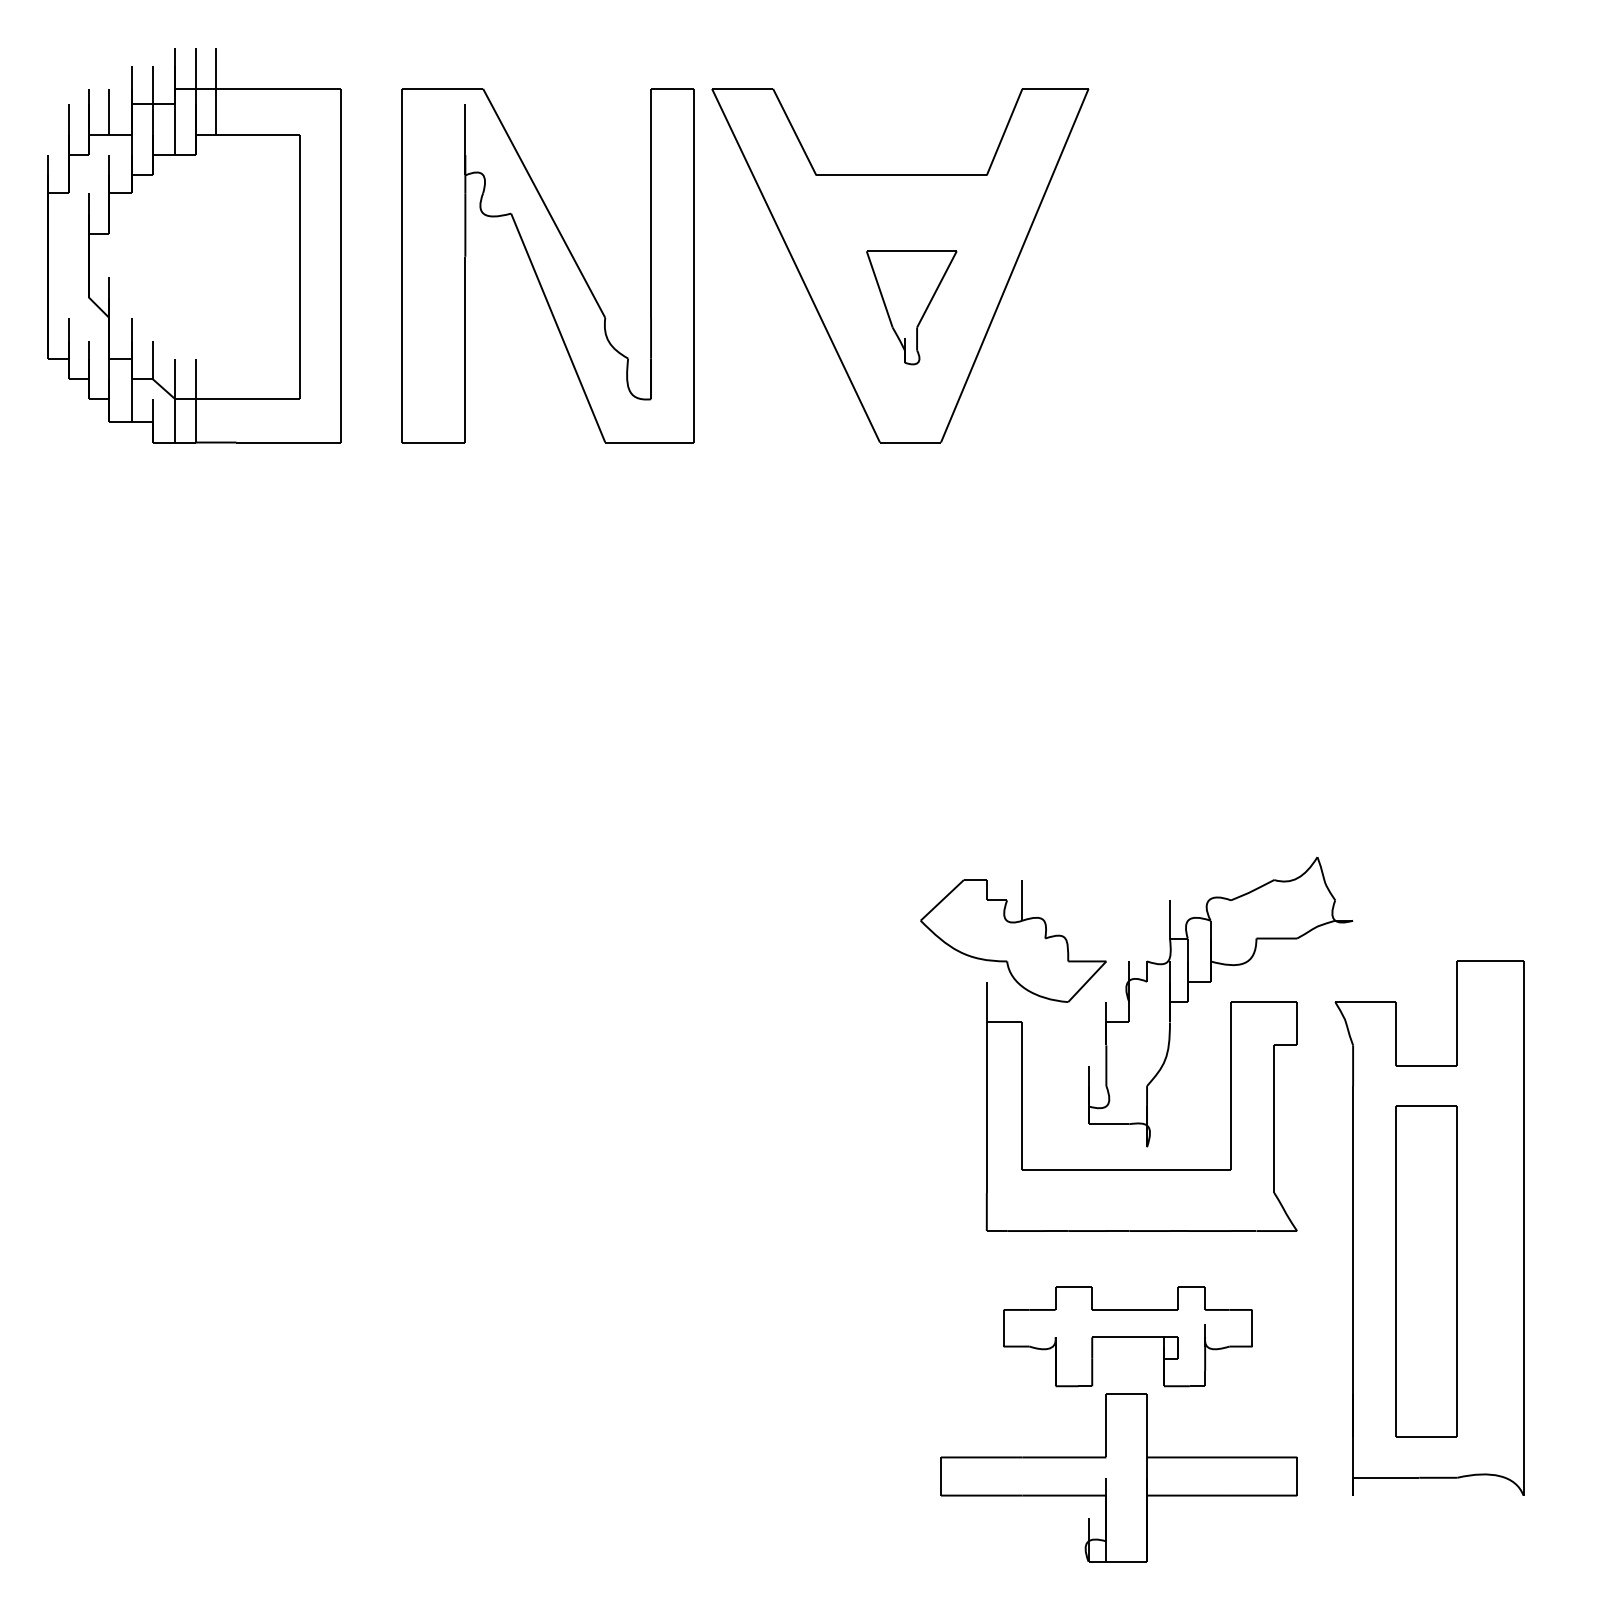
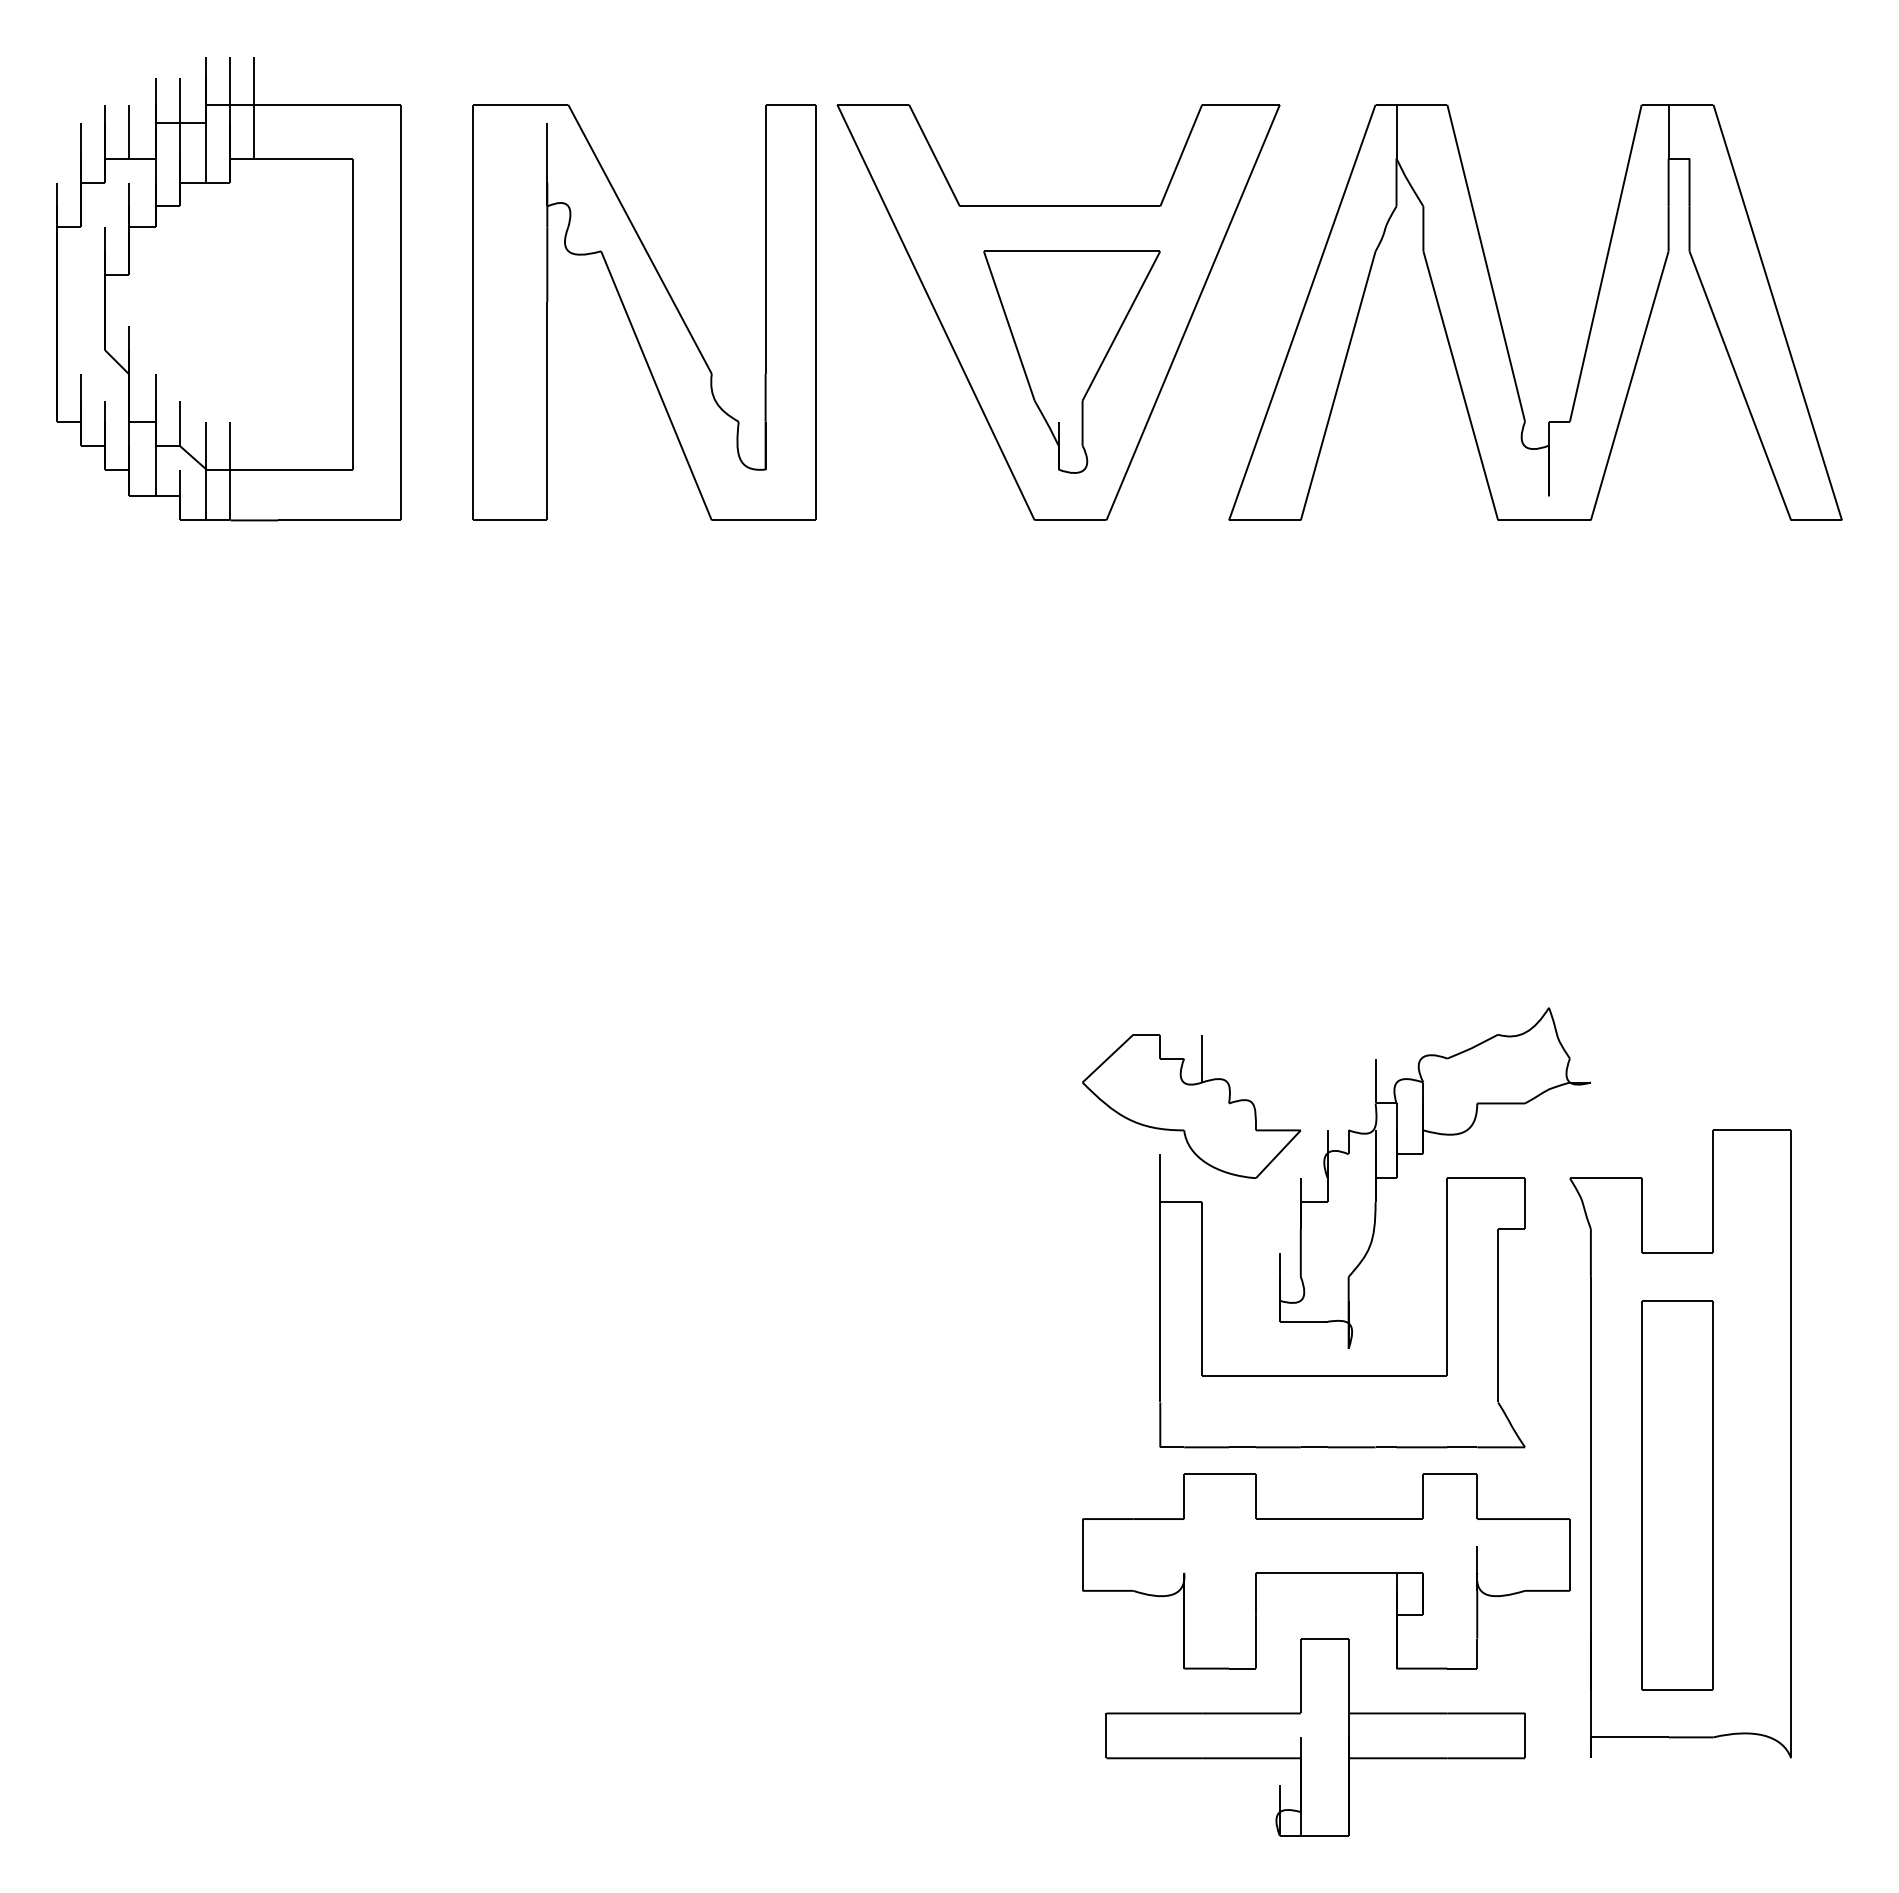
part: (1277, 272) -> (1501, 320), added
part: (911, 307) -> (1071, 361), size x1.67
part: (1128, 1336) -> (1326, 1571), size x1.67

